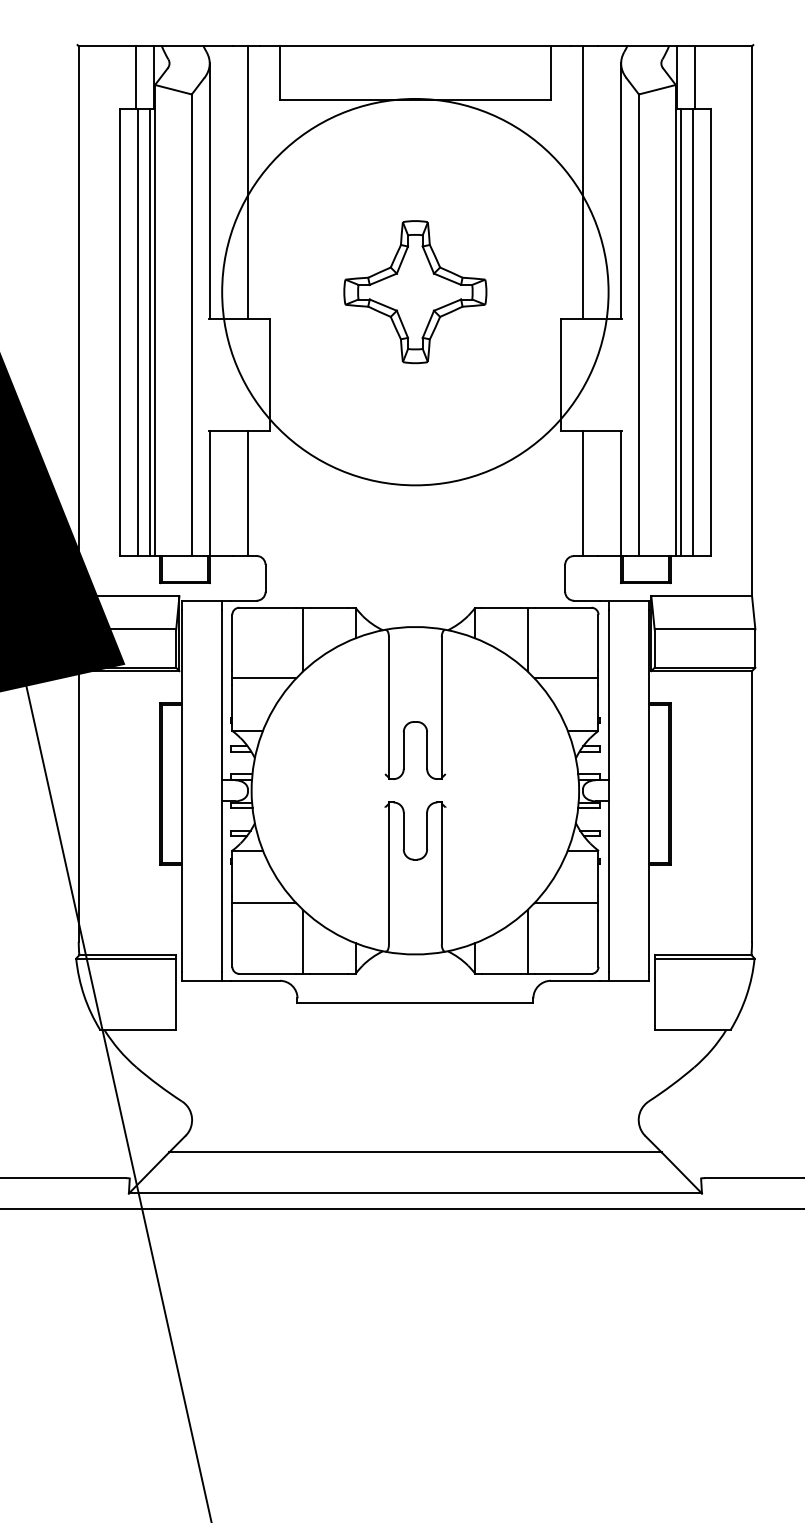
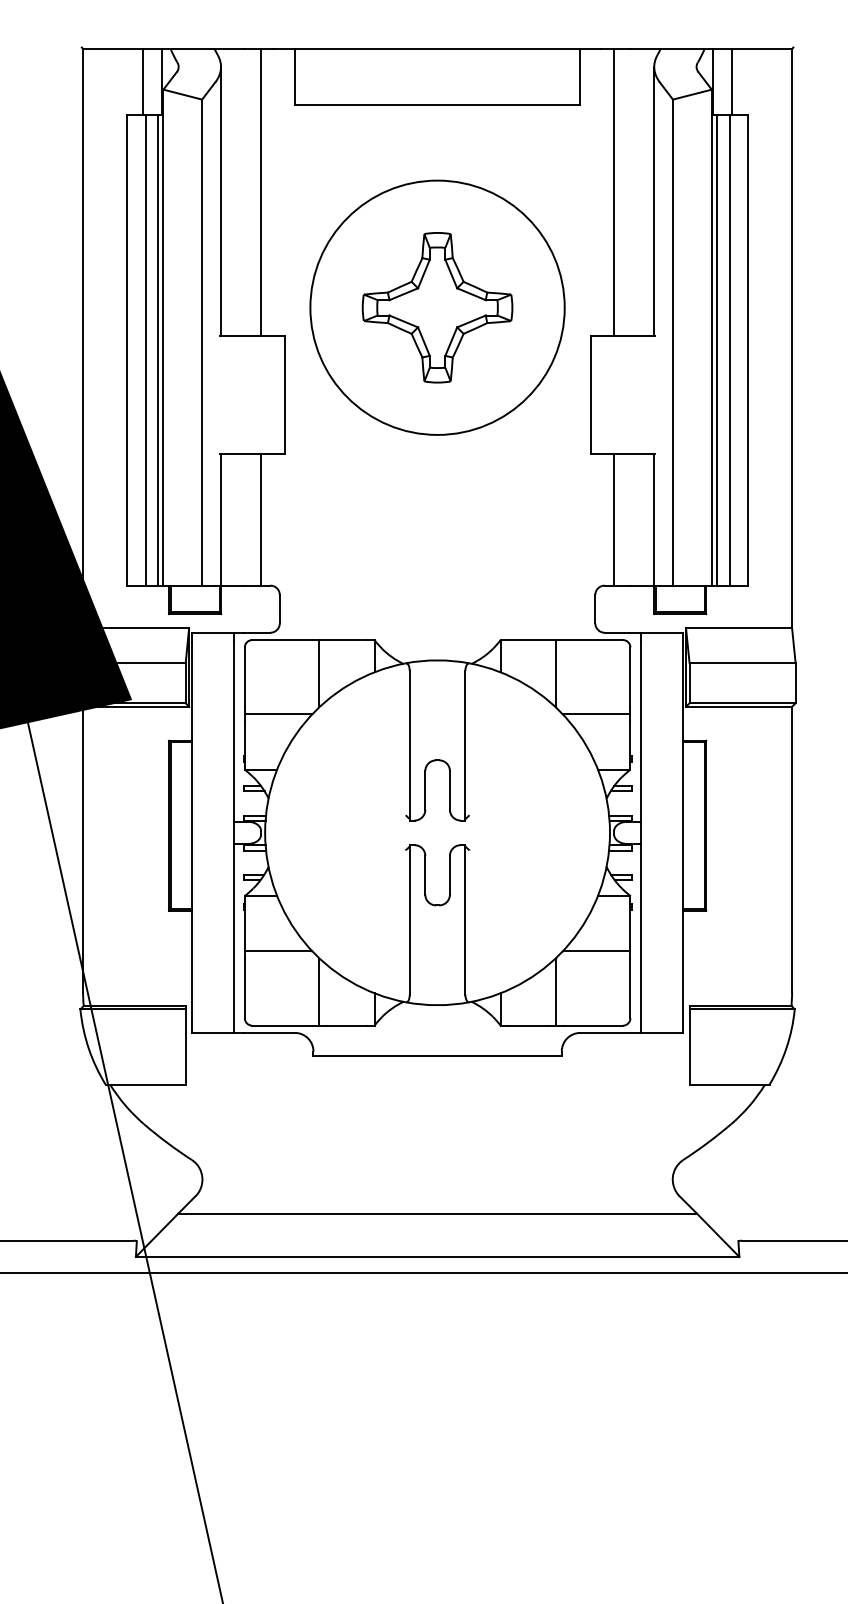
circle: (415, 291) -> (437, 307), size x0.62

